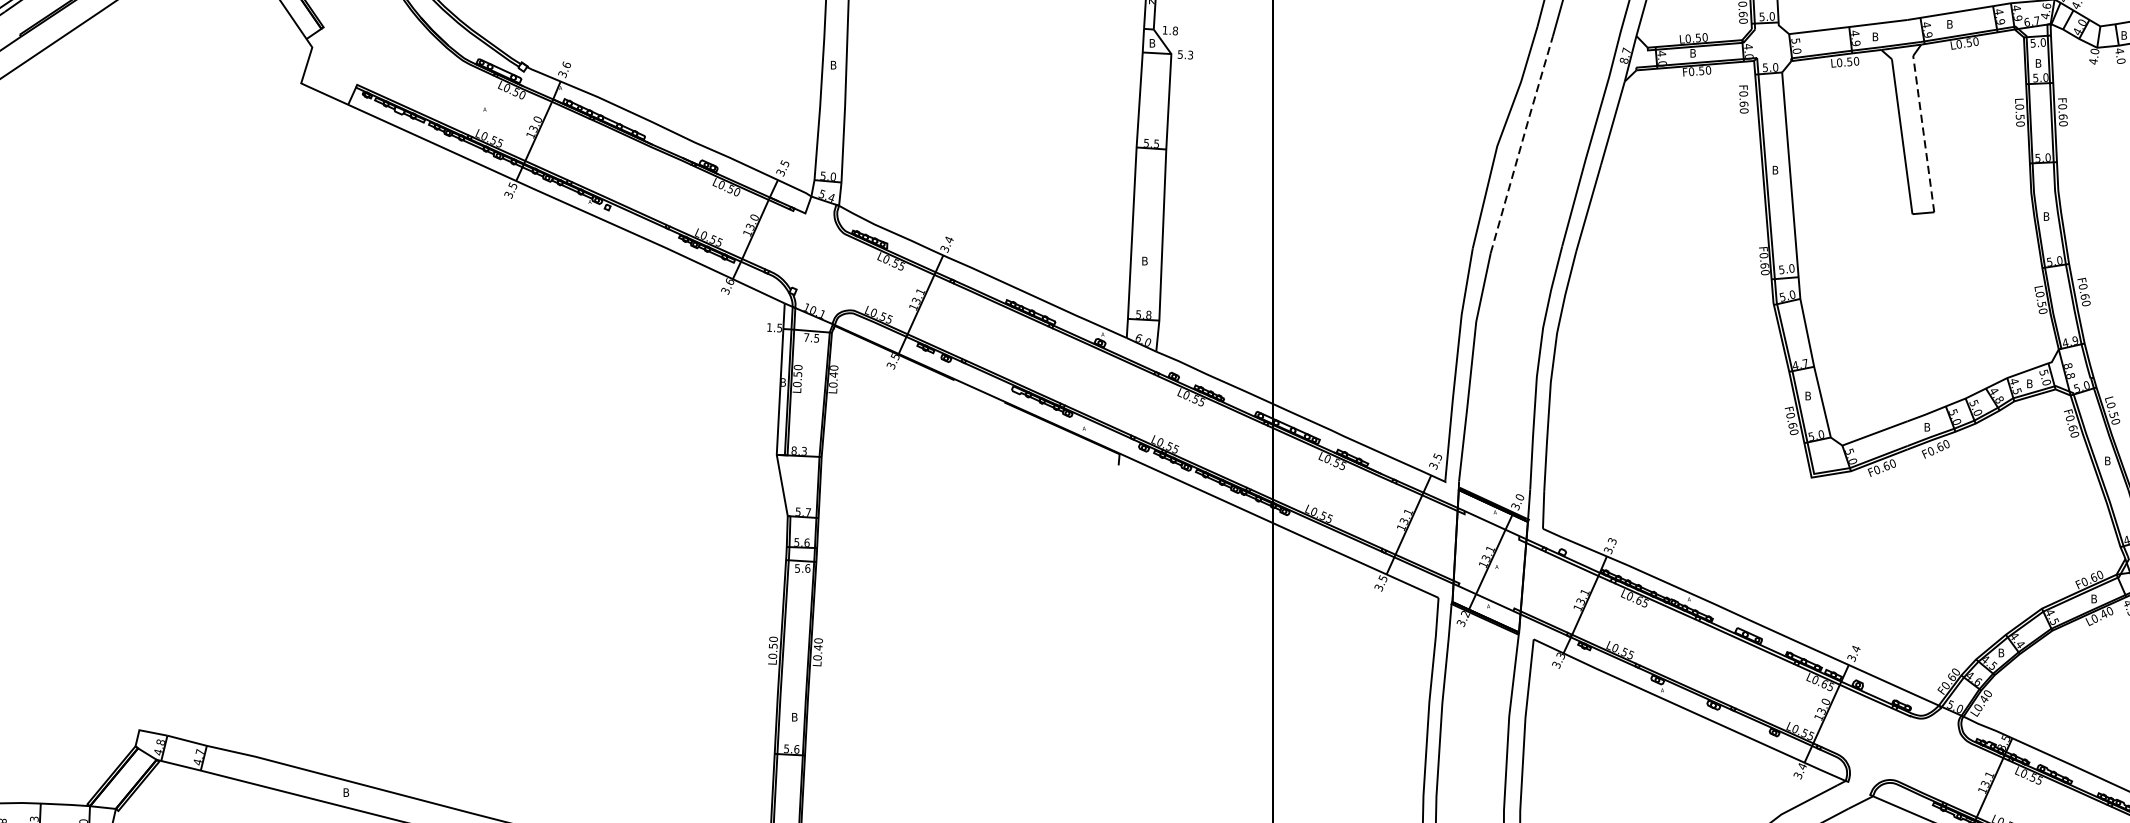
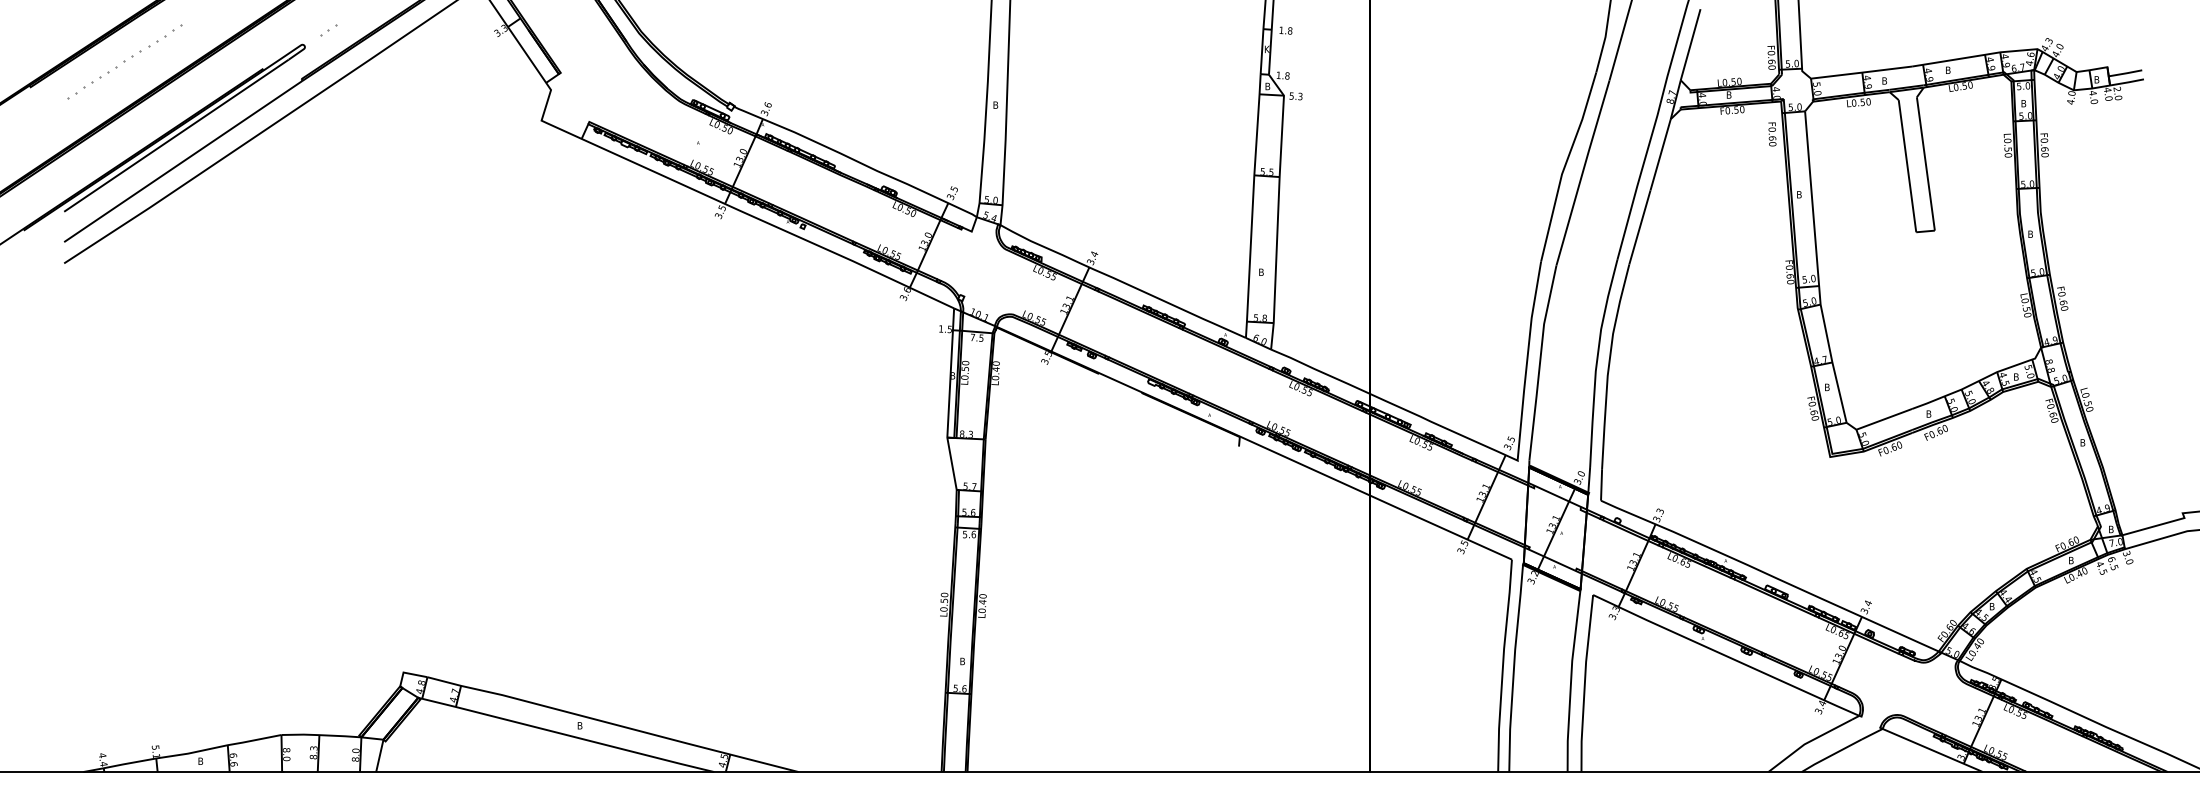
line: (1923, 133) -> (1925, 163), dashed -> solid
line: (1521, 142) -> (1582, 171), dashed -> solid

